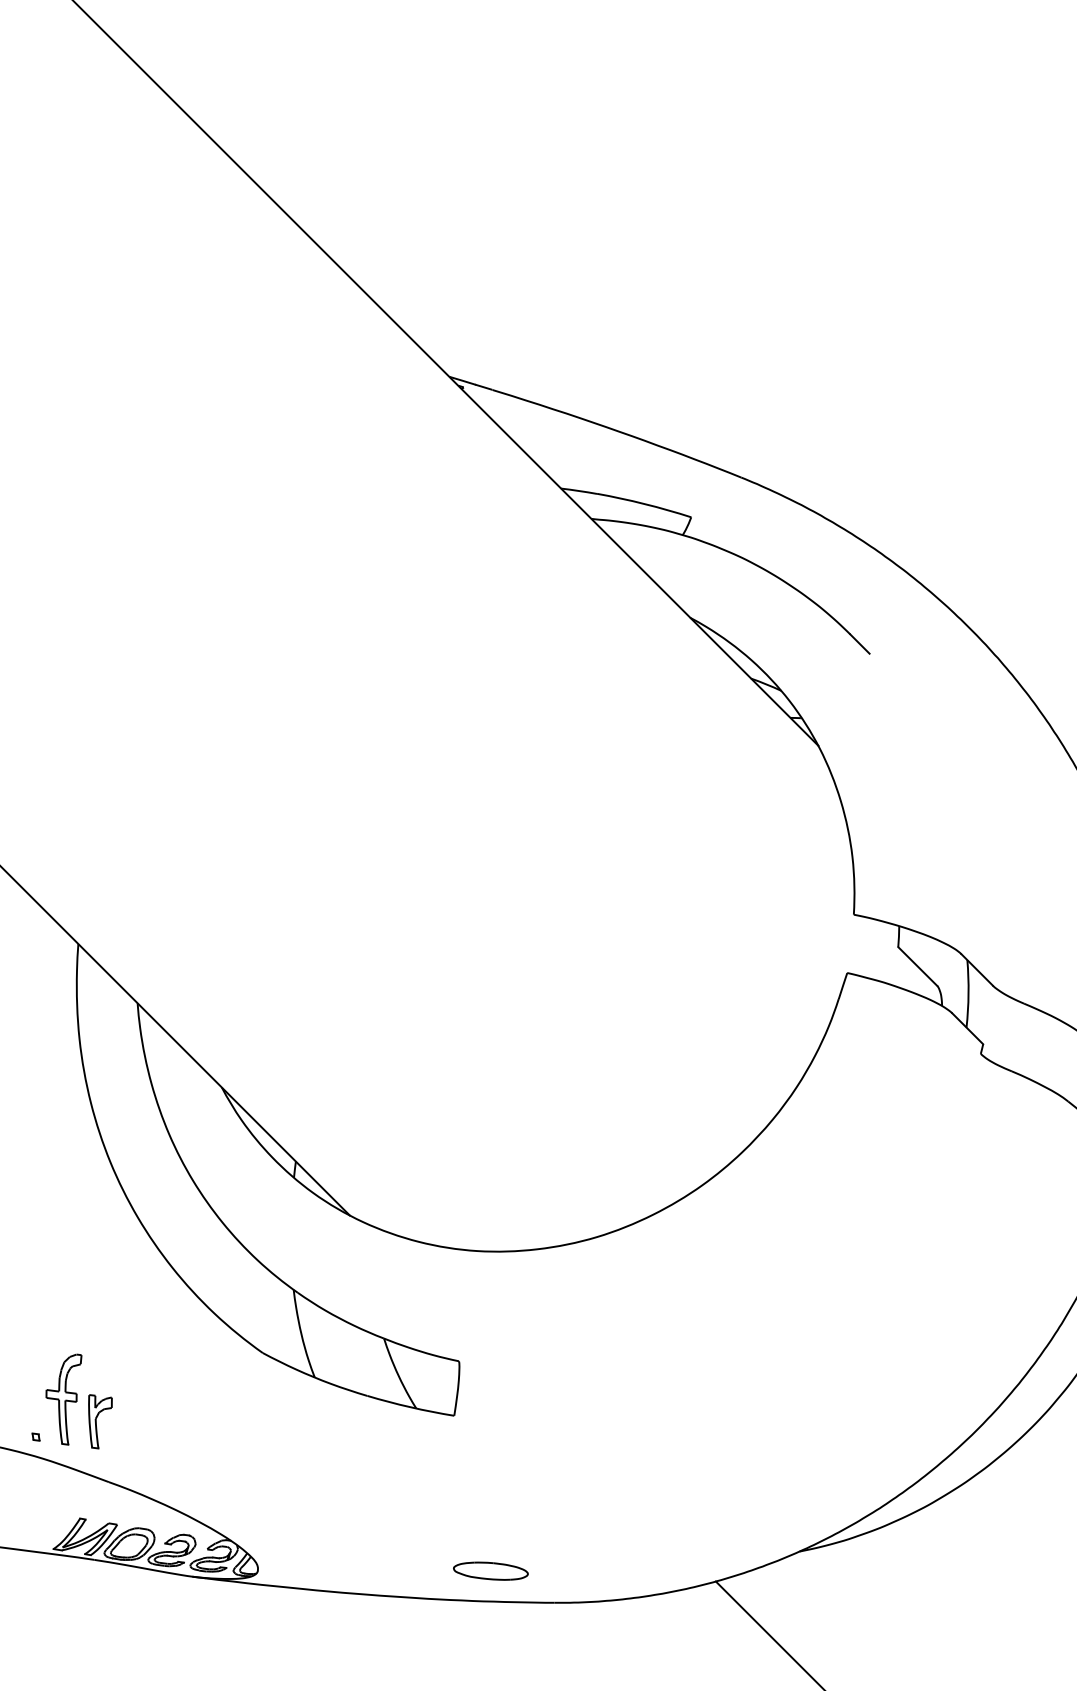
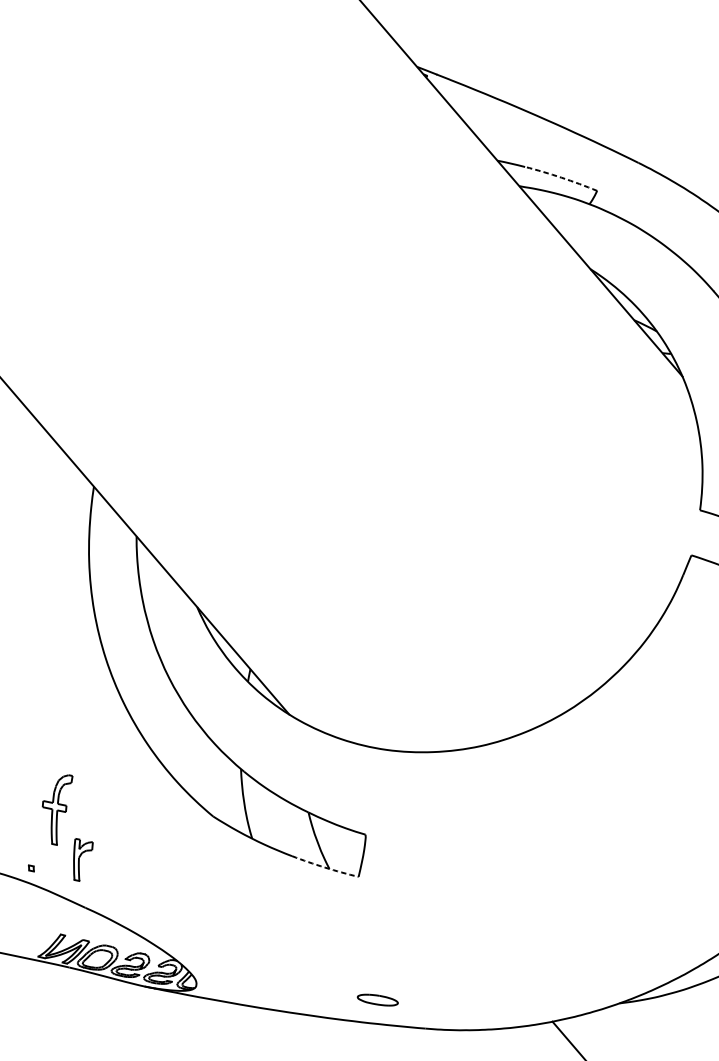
arc: (644, 504) -> (561, 178), solid -> dashed
part: (63, 1399) -> (55, 809), moved
arc: (410, 1407) -> (325, 867), solid -> dashed
part: (490, 1570) -> (377, 999), size x0.7

